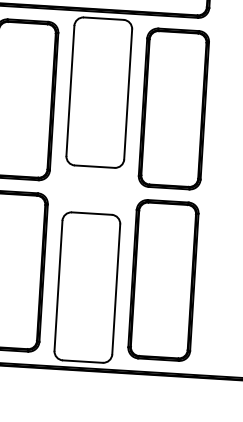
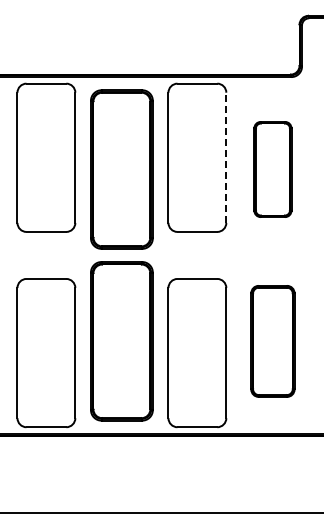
line: (128, 94) -> (226, 157), solid -> dashed
part: (173, 108) -> (272, 169), size x0.6
part: (163, 280) -> (272, 341), size x0.7

